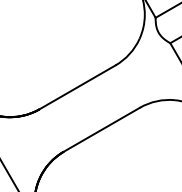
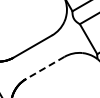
line: (100, 130) -> (44, 68), solid -> dashed

